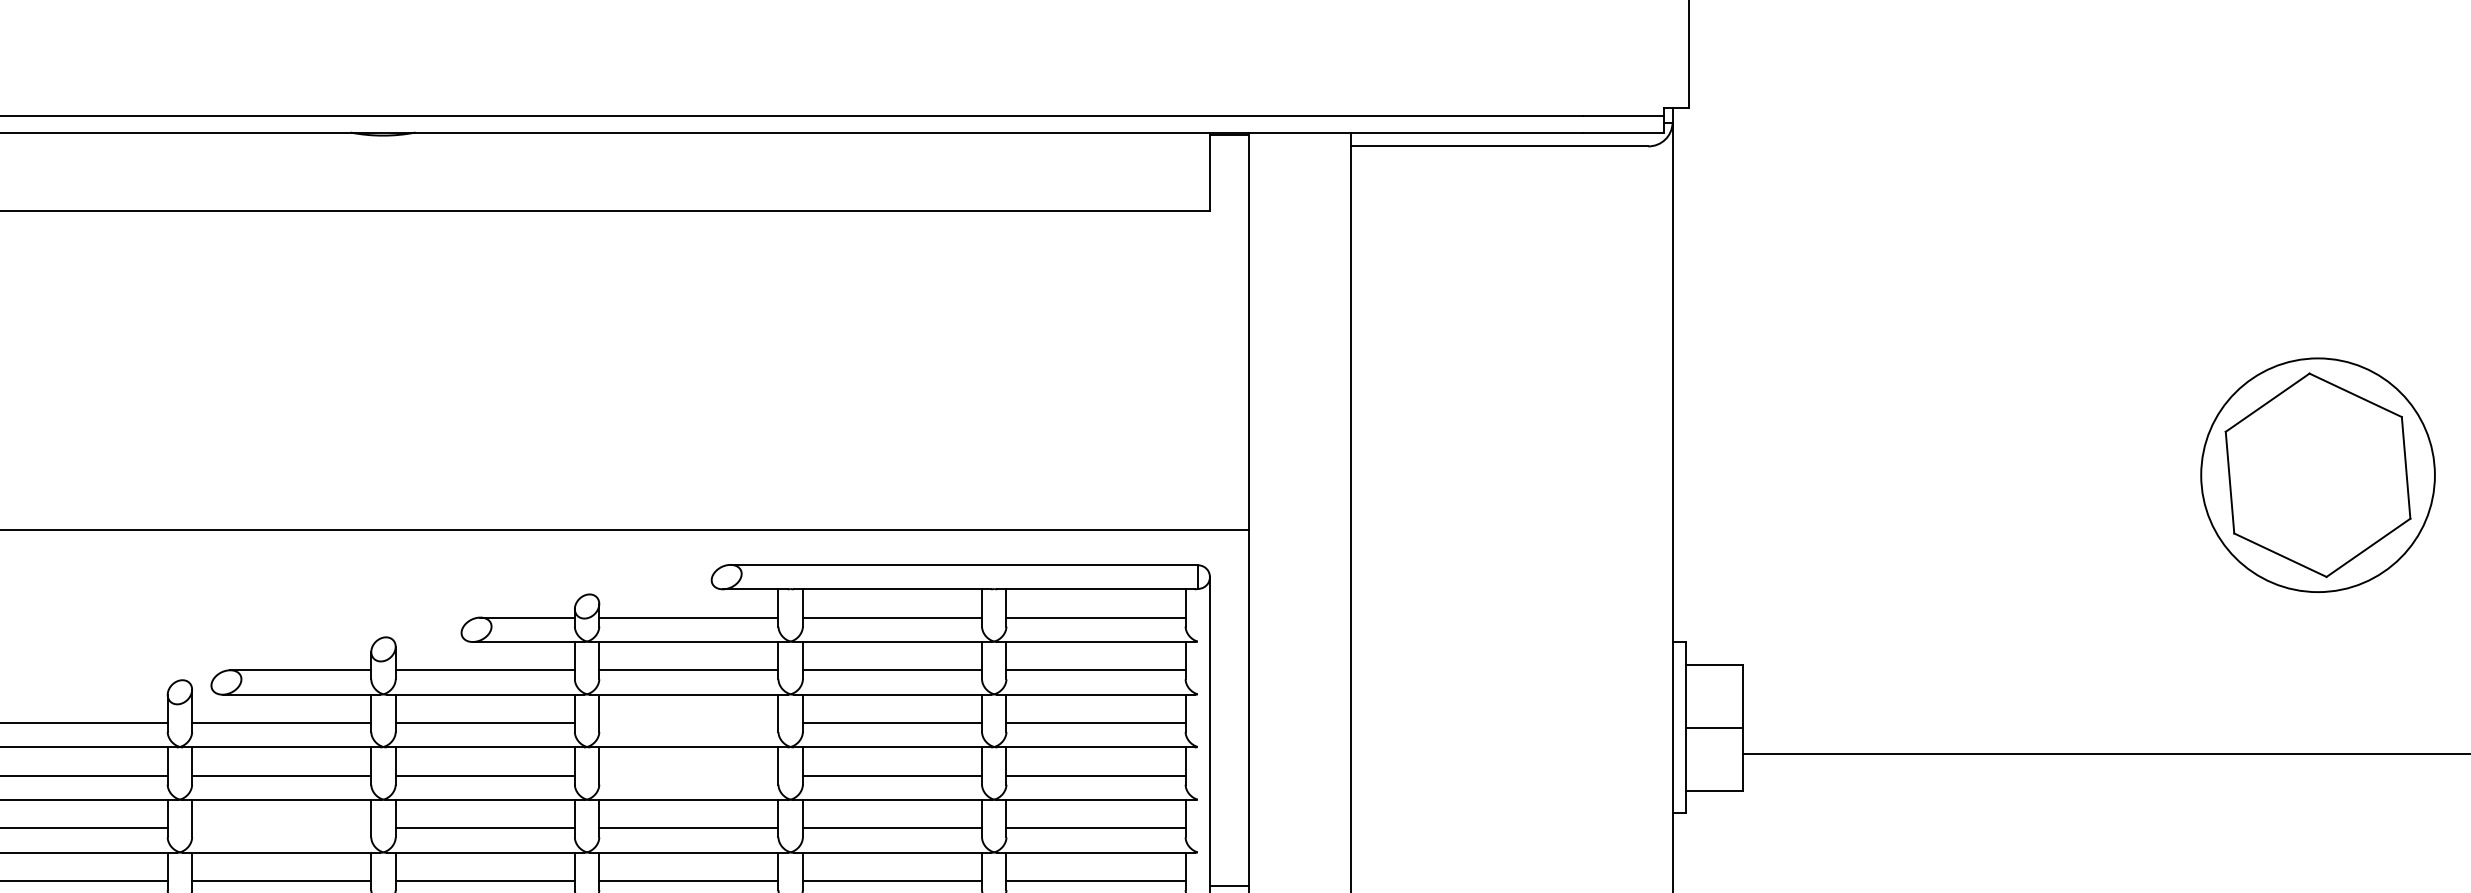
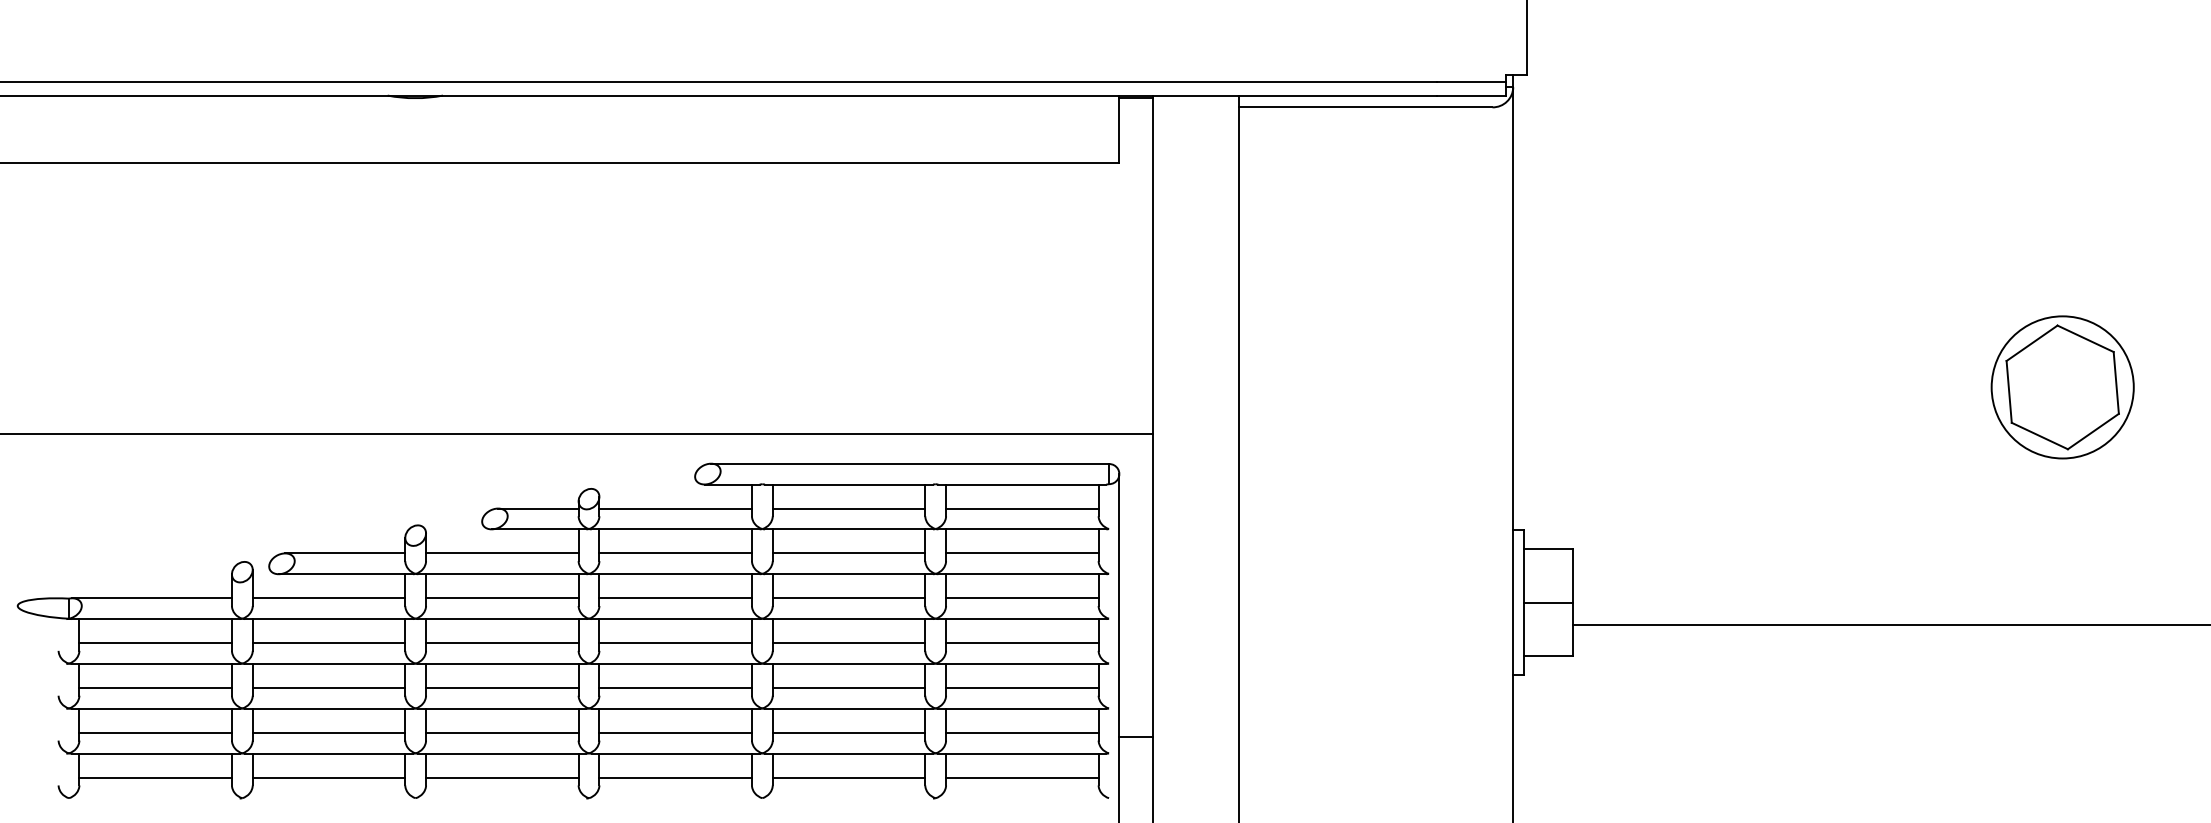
part: (2317, 475) -> (2062, 387), size x0.71
line: (688, 723) -> (675, 598), added
line: (688, 776) -> (675, 643), added
line: (281, 828) -> (328, 688), added

